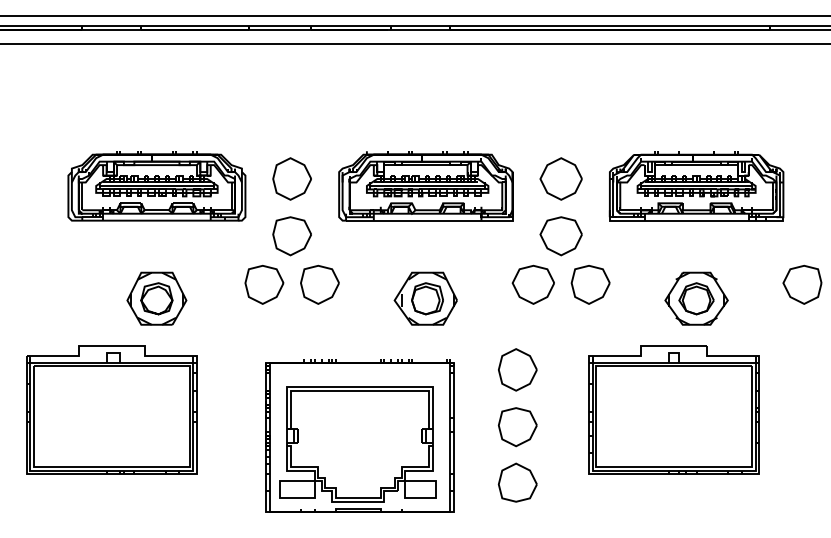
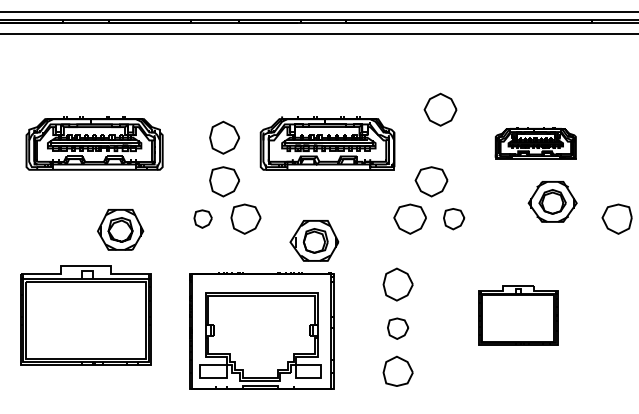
part: (561, 178) -> (440, 109), moved
part: (156, 186) -> (94, 143), moved
part: (696, 186) -> (535, 143), size x0.6
part: (263, 283) -> (202, 218), size x0.6
part: (589, 283) -> (453, 218), size x0.7
part: (425, 298) -> (314, 240), moved
part: (696, 298) -> (552, 201), moved
part: (674, 410) -> (518, 315), size x0.6
part: (516, 426) -> (397, 328), size x0.7
part: (359, 436) -> (261, 330), moved

